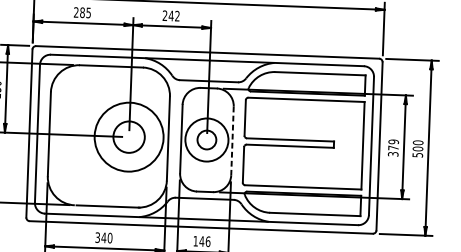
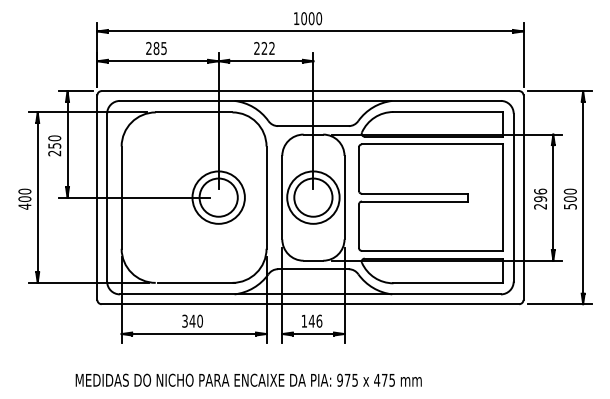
text: (171, 16) -> (264, 48), 242 -> 222
circle: (128, 137) -> (218, 197), size x0.62
circle: (207, 139) -> (313, 197), size x1.67
line: (232, 140) -> (344, 197), dashed -> solid
text: (393, 147) -> (540, 198), 379 -> 296

